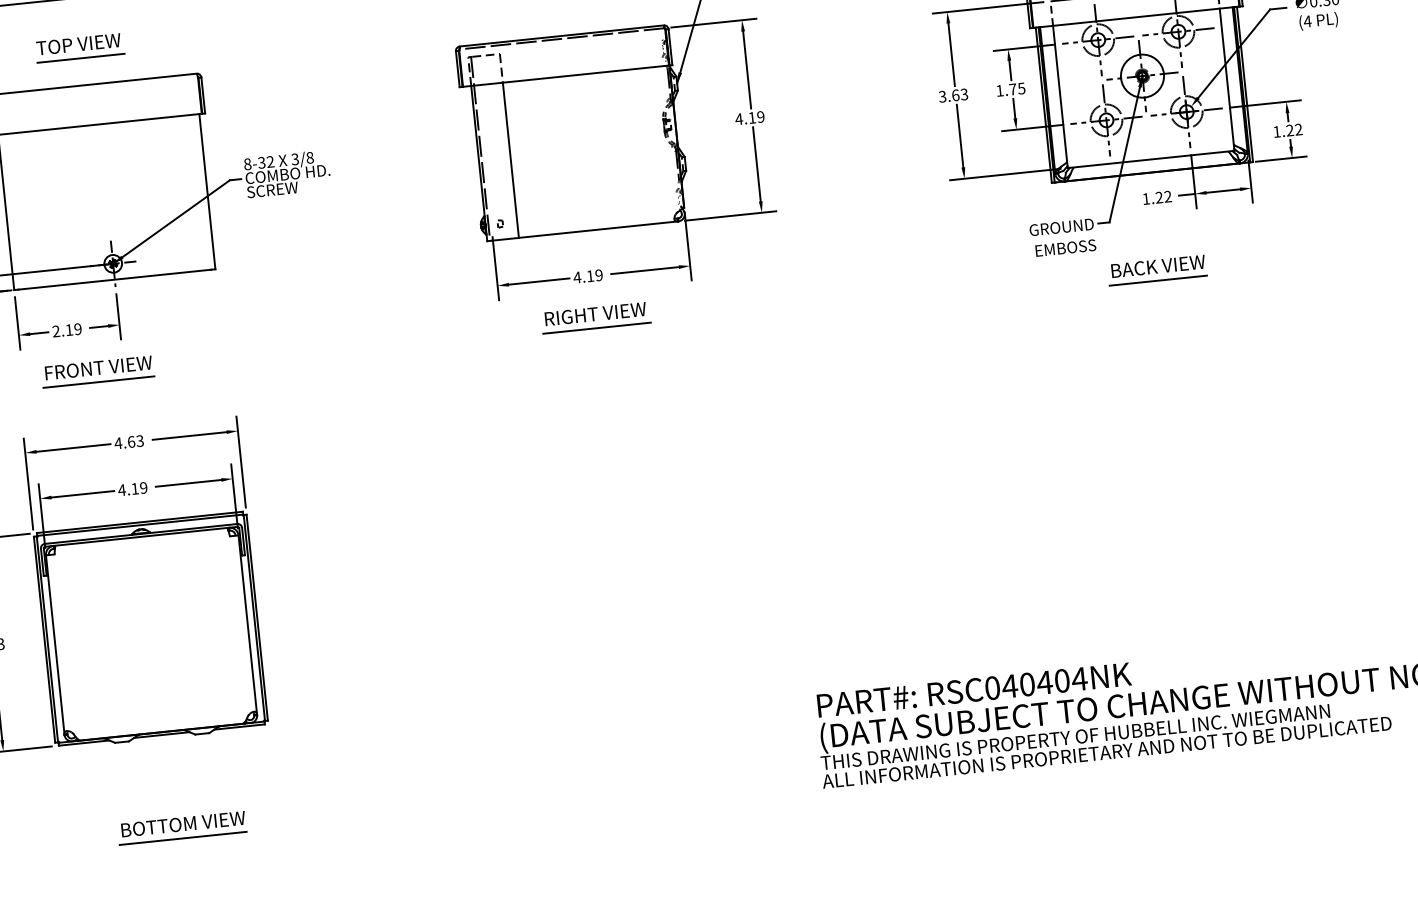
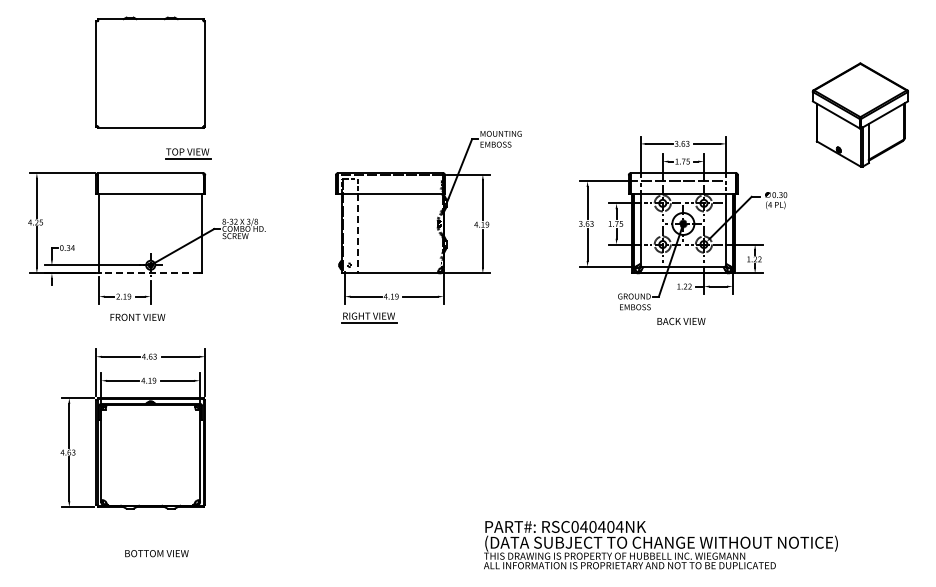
part: (80, 47) -> (188, 153), moved
line: (511, 160) -> (358, 233), solid -> dashed
line: (114, 279) -> (150, 273), solid -> dashed
line: (1157, 280) -> (680, 328), removed
part: (596, 316) -> (369, 317), moved
line: (97, 382) -> (136, 324), removed
line: (181, 837) -> (155, 560), removed

